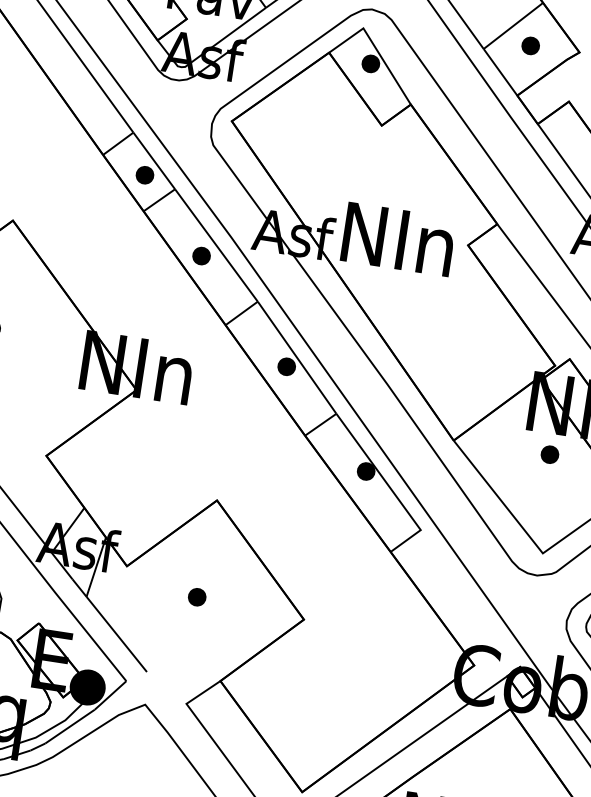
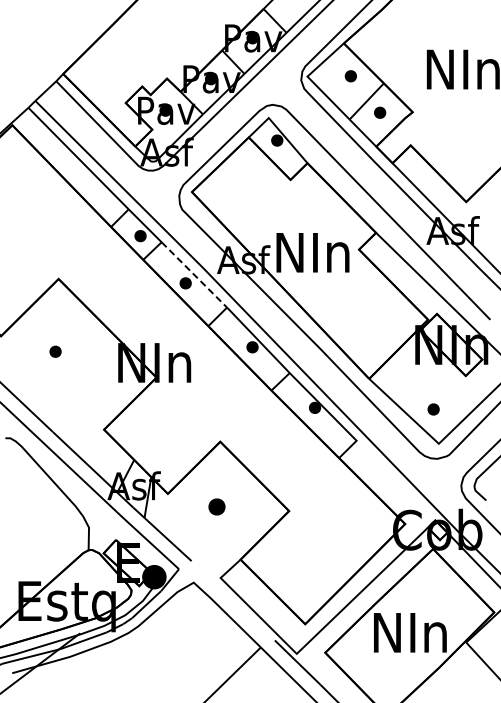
line: (216, 246) -> (194, 275), solid -> dashed
part: (549, 454) -> (433, 409), moved
part: (196, 597) -> (216, 507), size x1.4

